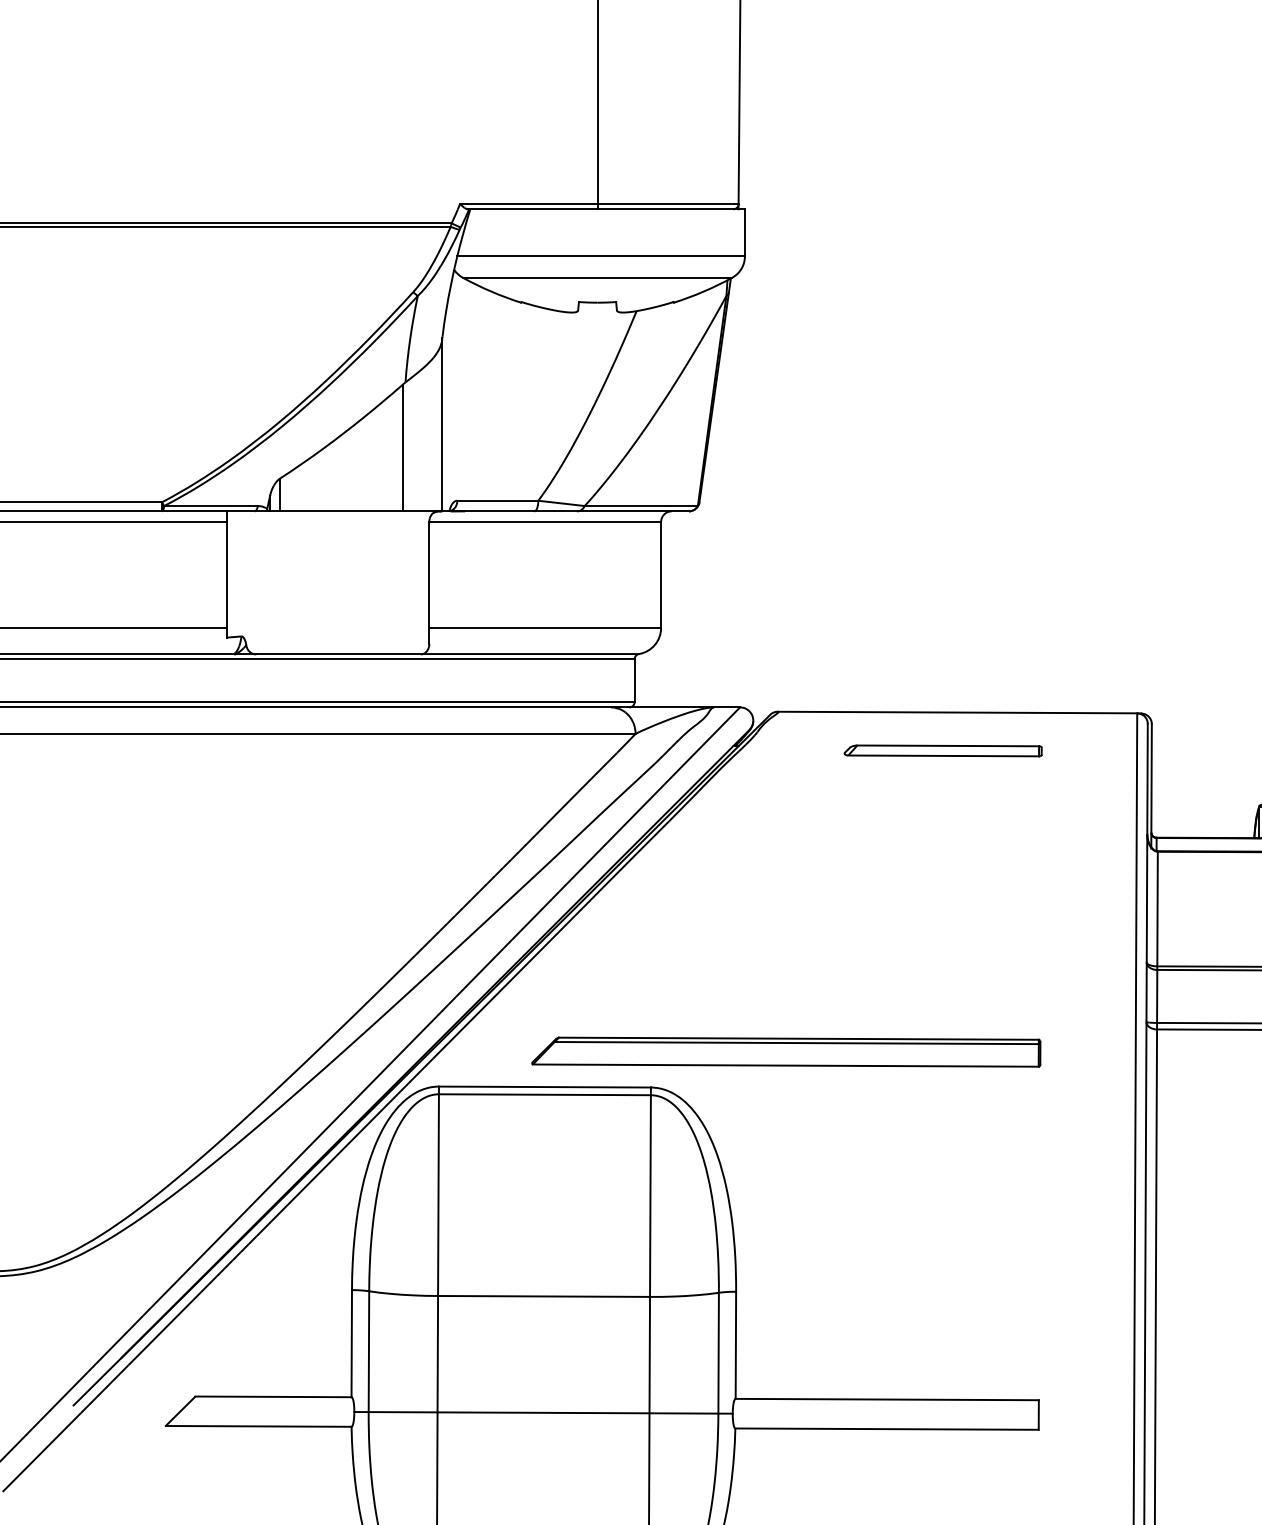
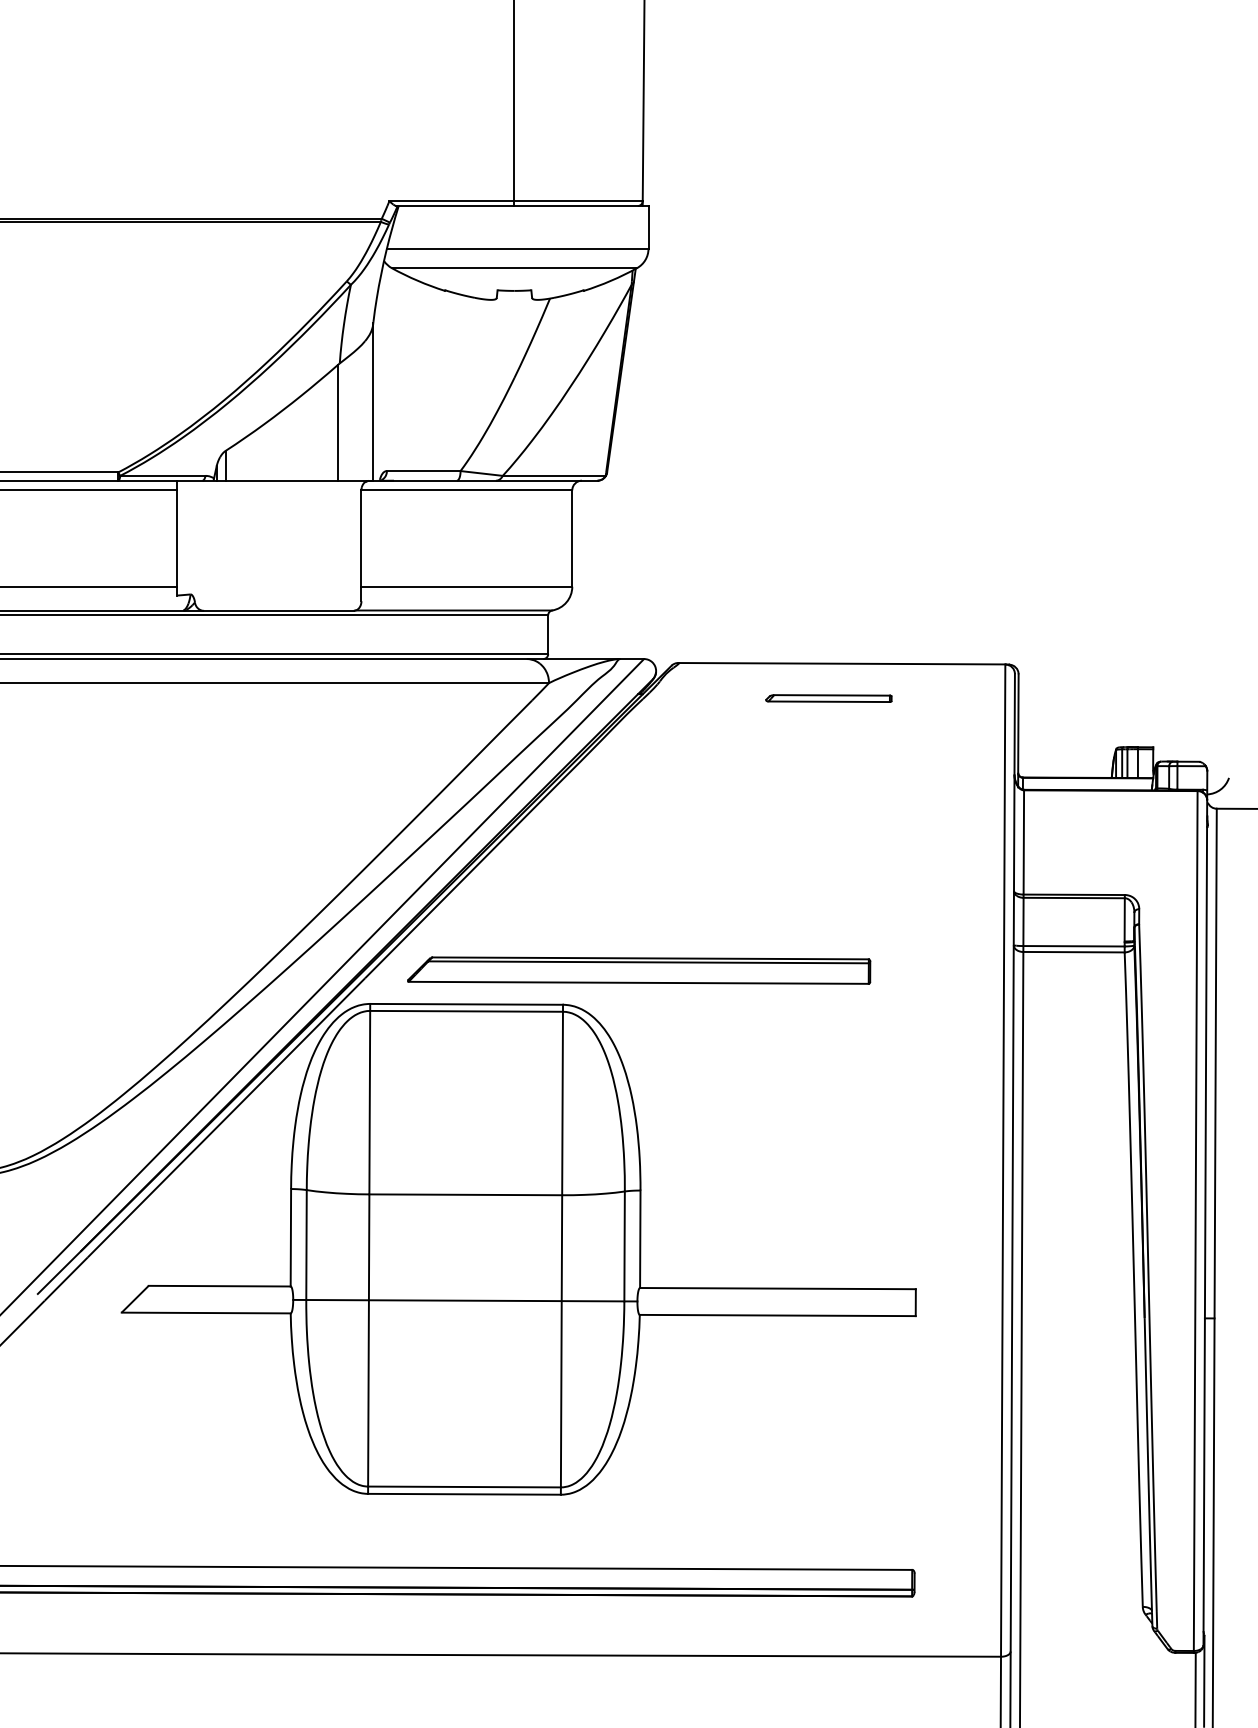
part: (942, 750) -> (828, 698), size x0.7
part: (786, 1052) -> (639, 970), moved

